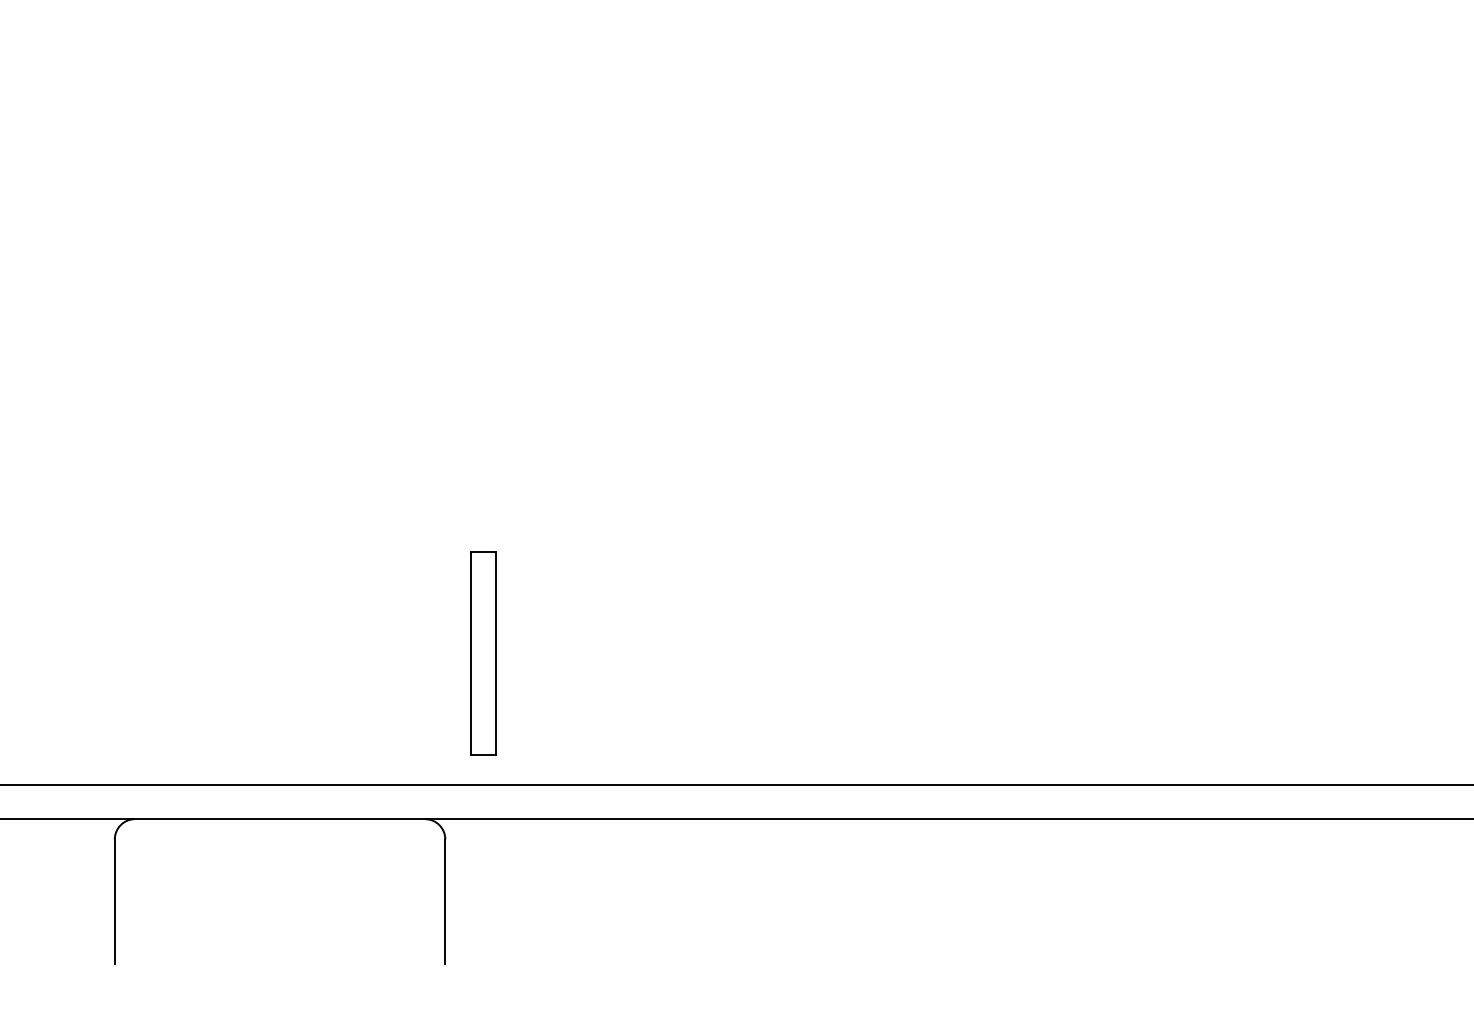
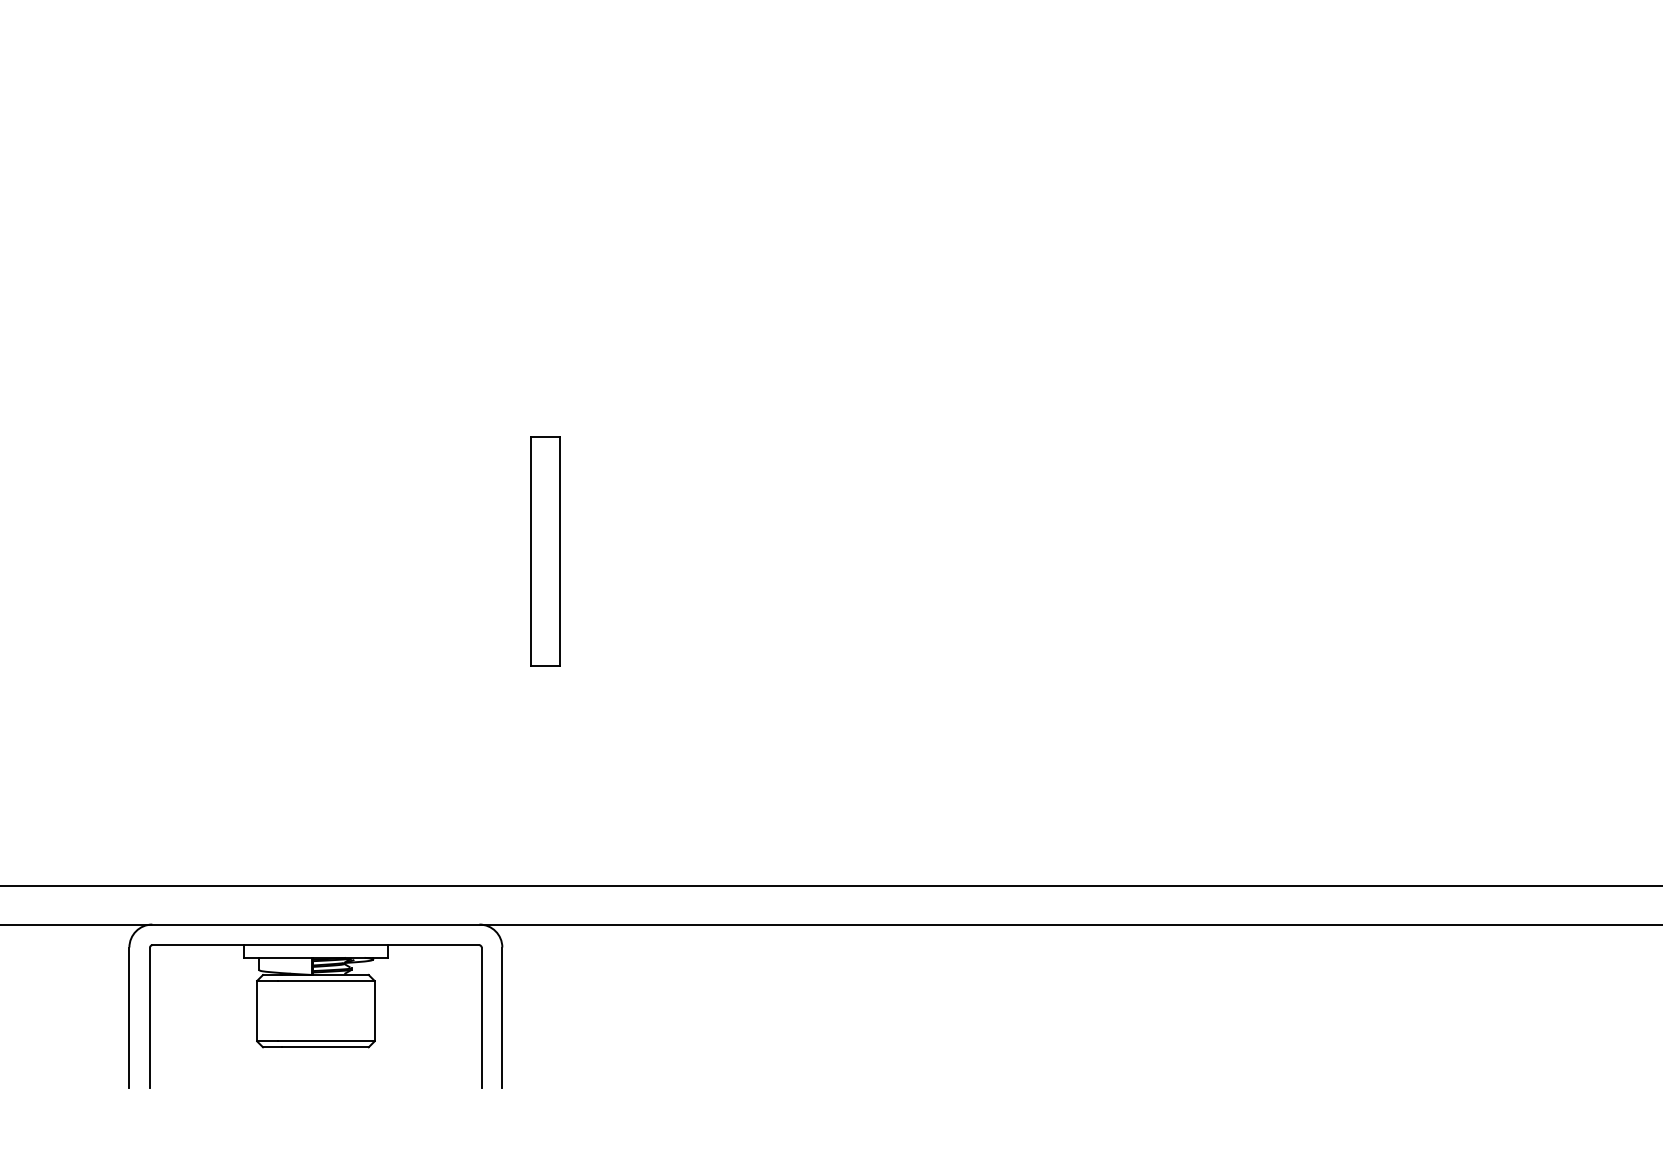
part: (483, 653) -> (545, 551), moved
part: (279, 900) -> (315, 1016), added

